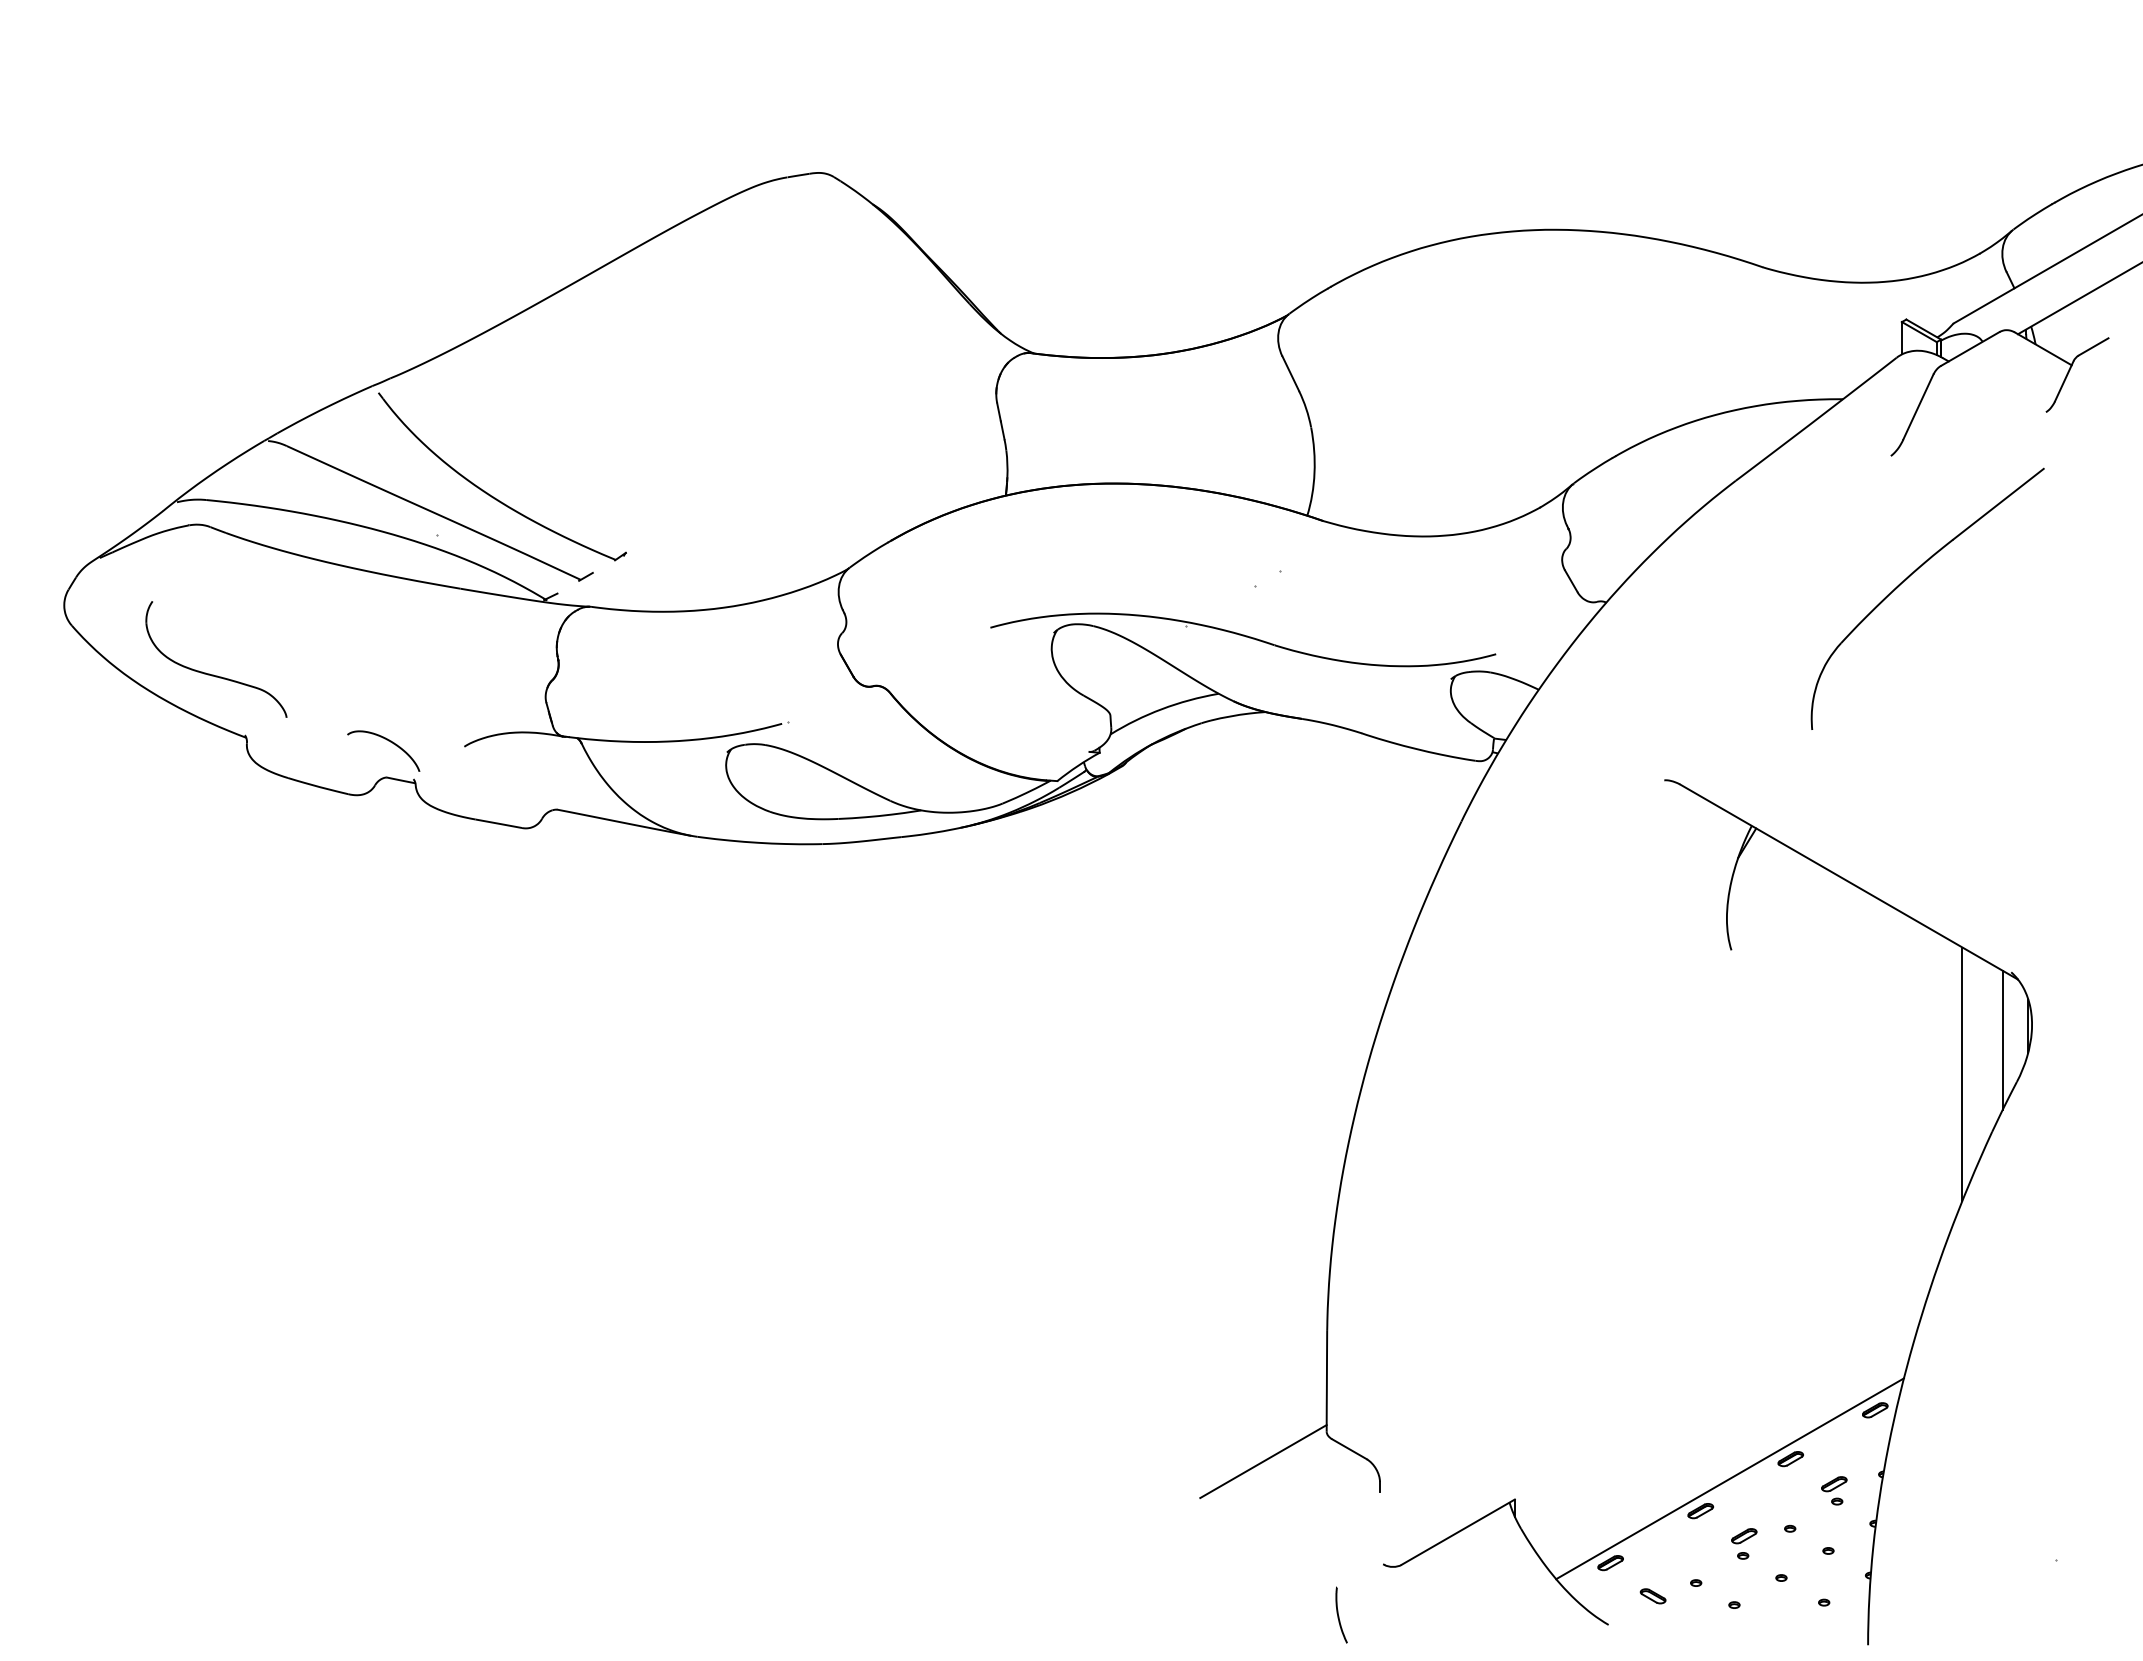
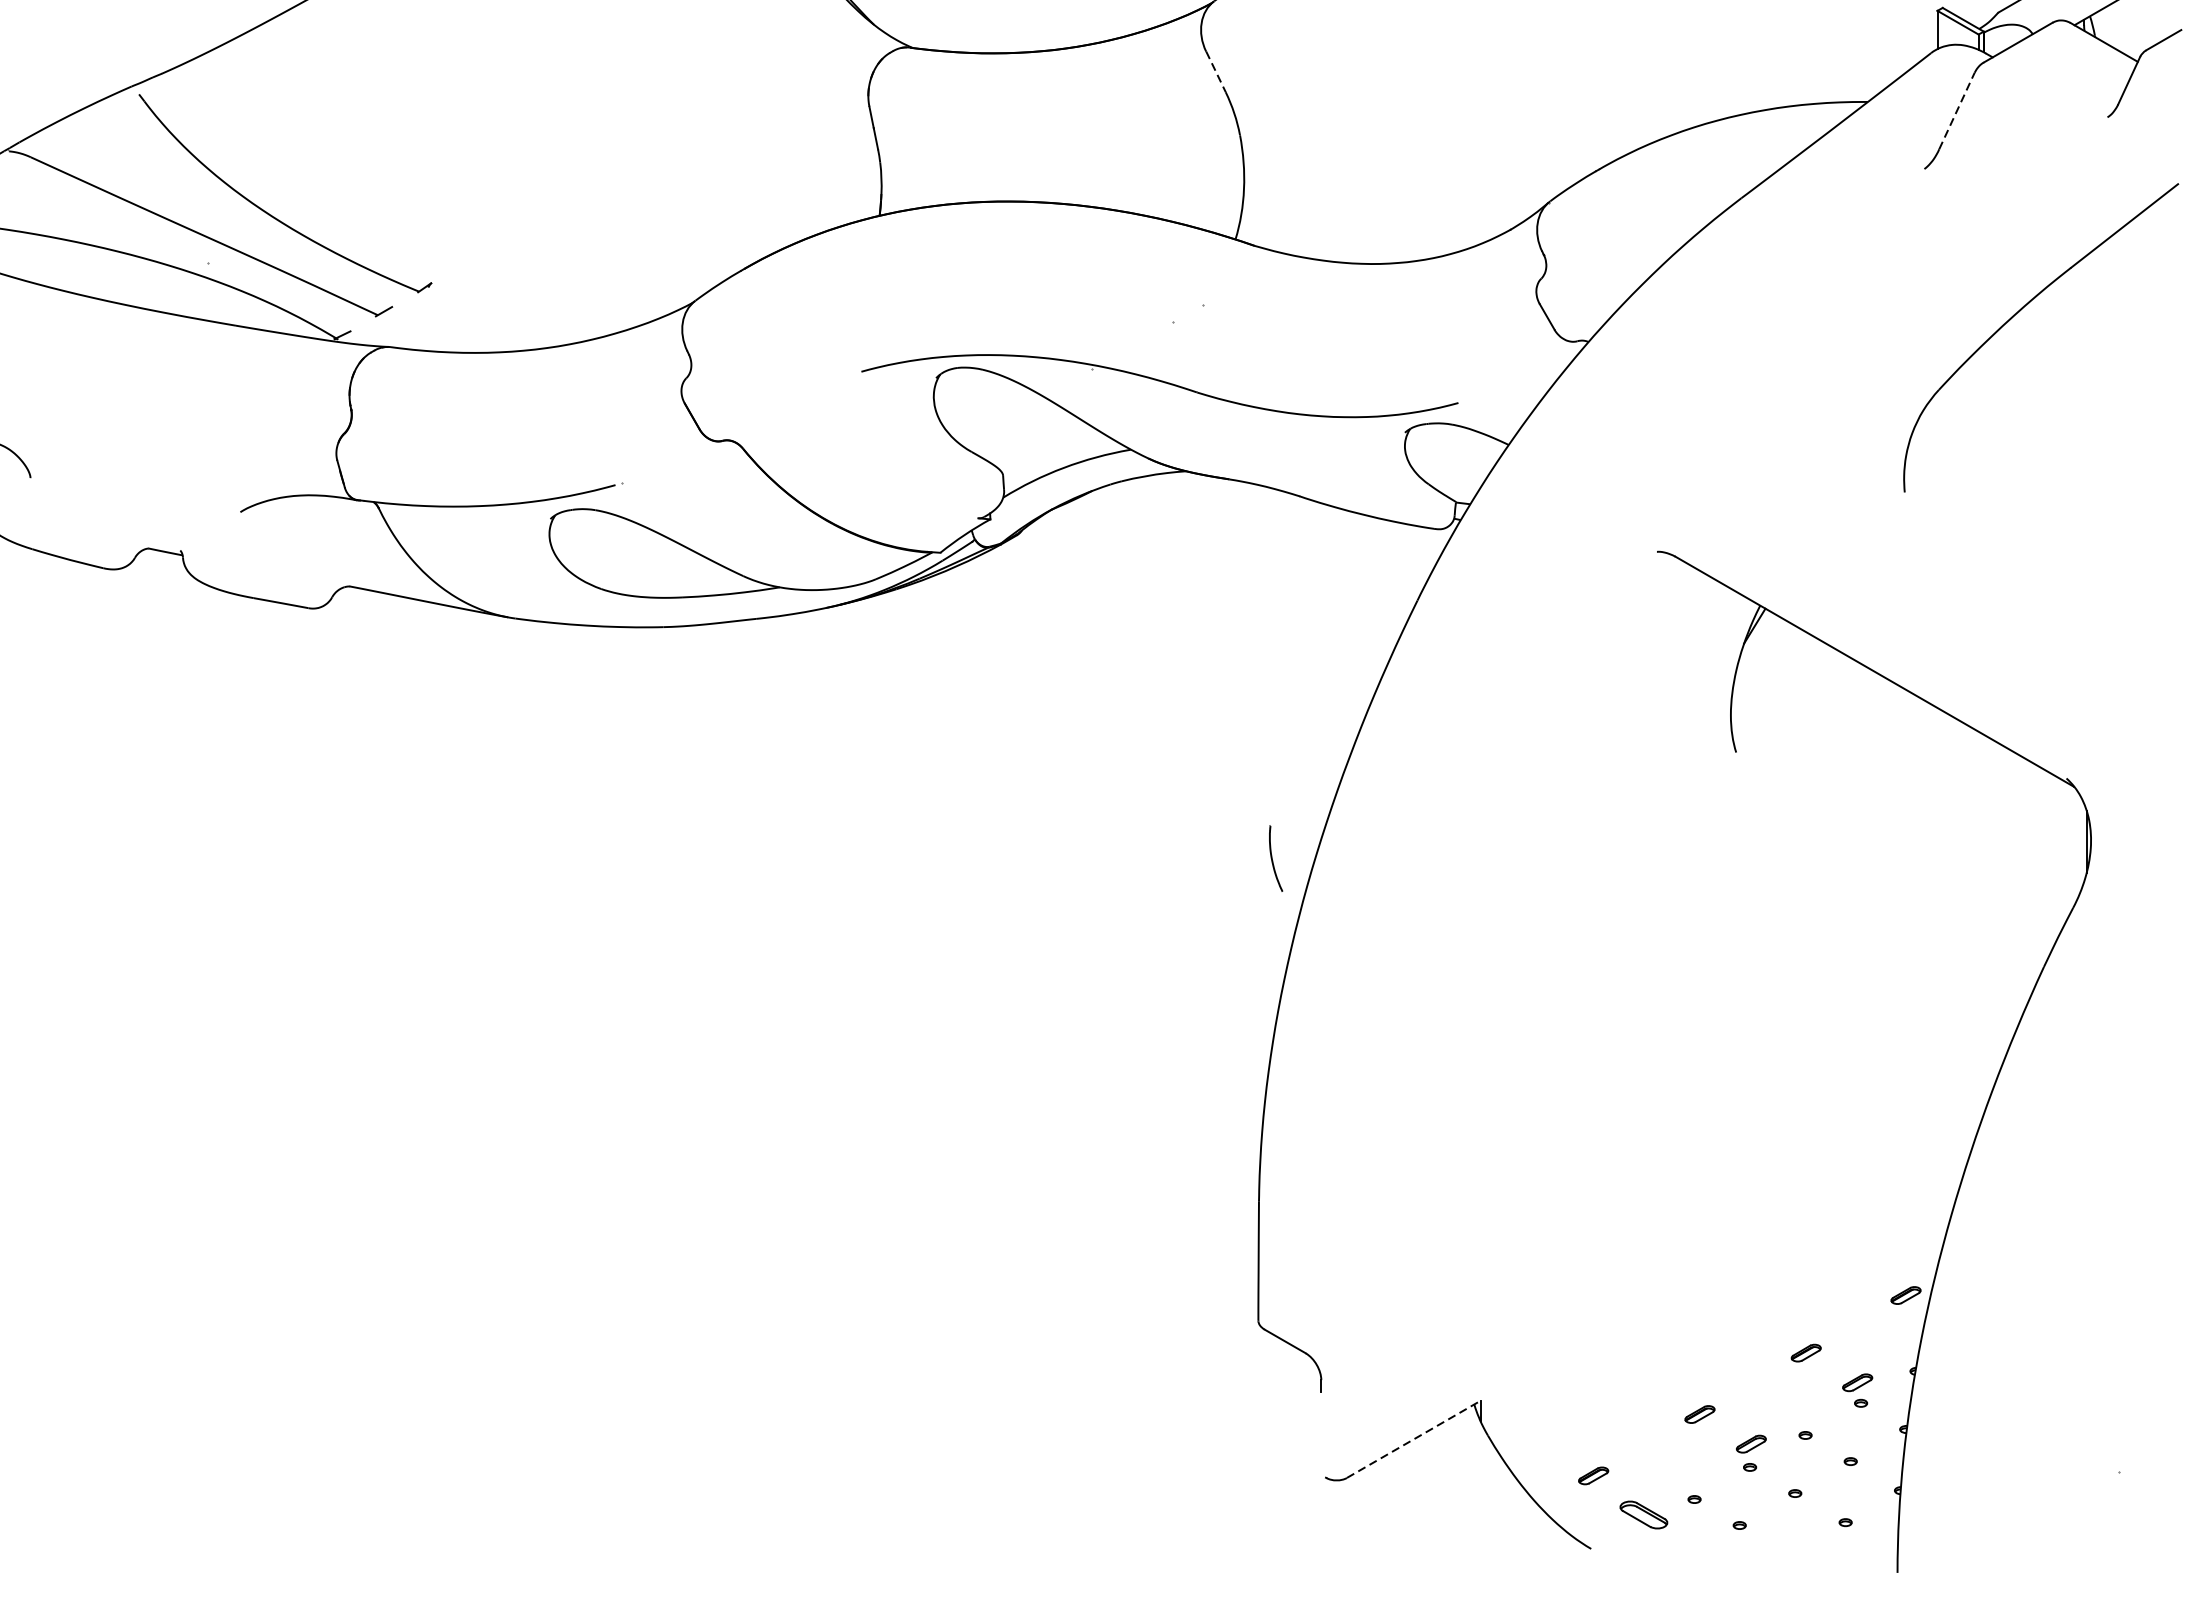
line: (1291, 374) -> (1216, 72), solid -> dashed
line: (1918, 406) -> (1957, 110), solid -> dashed
part: (1908, 578) -> (2018, 313), moved
curve: (388, 741) -> (150, 506), removed
line: (2002, 1040) -> (2056, 858), removed
line: (1962, 1074) -> (2008, 899), removed
line: (1263, 1461) -> (1183, 1355), removed
line: (1729, 1478) -> (1733, 1376), removed
line: (1458, 1531) -> (1413, 1438), solid -> dashed
part: (1652, 1596) -> (1643, 1515), size x1.6
curve: (1339, 1616) -> (1273, 860), moved

